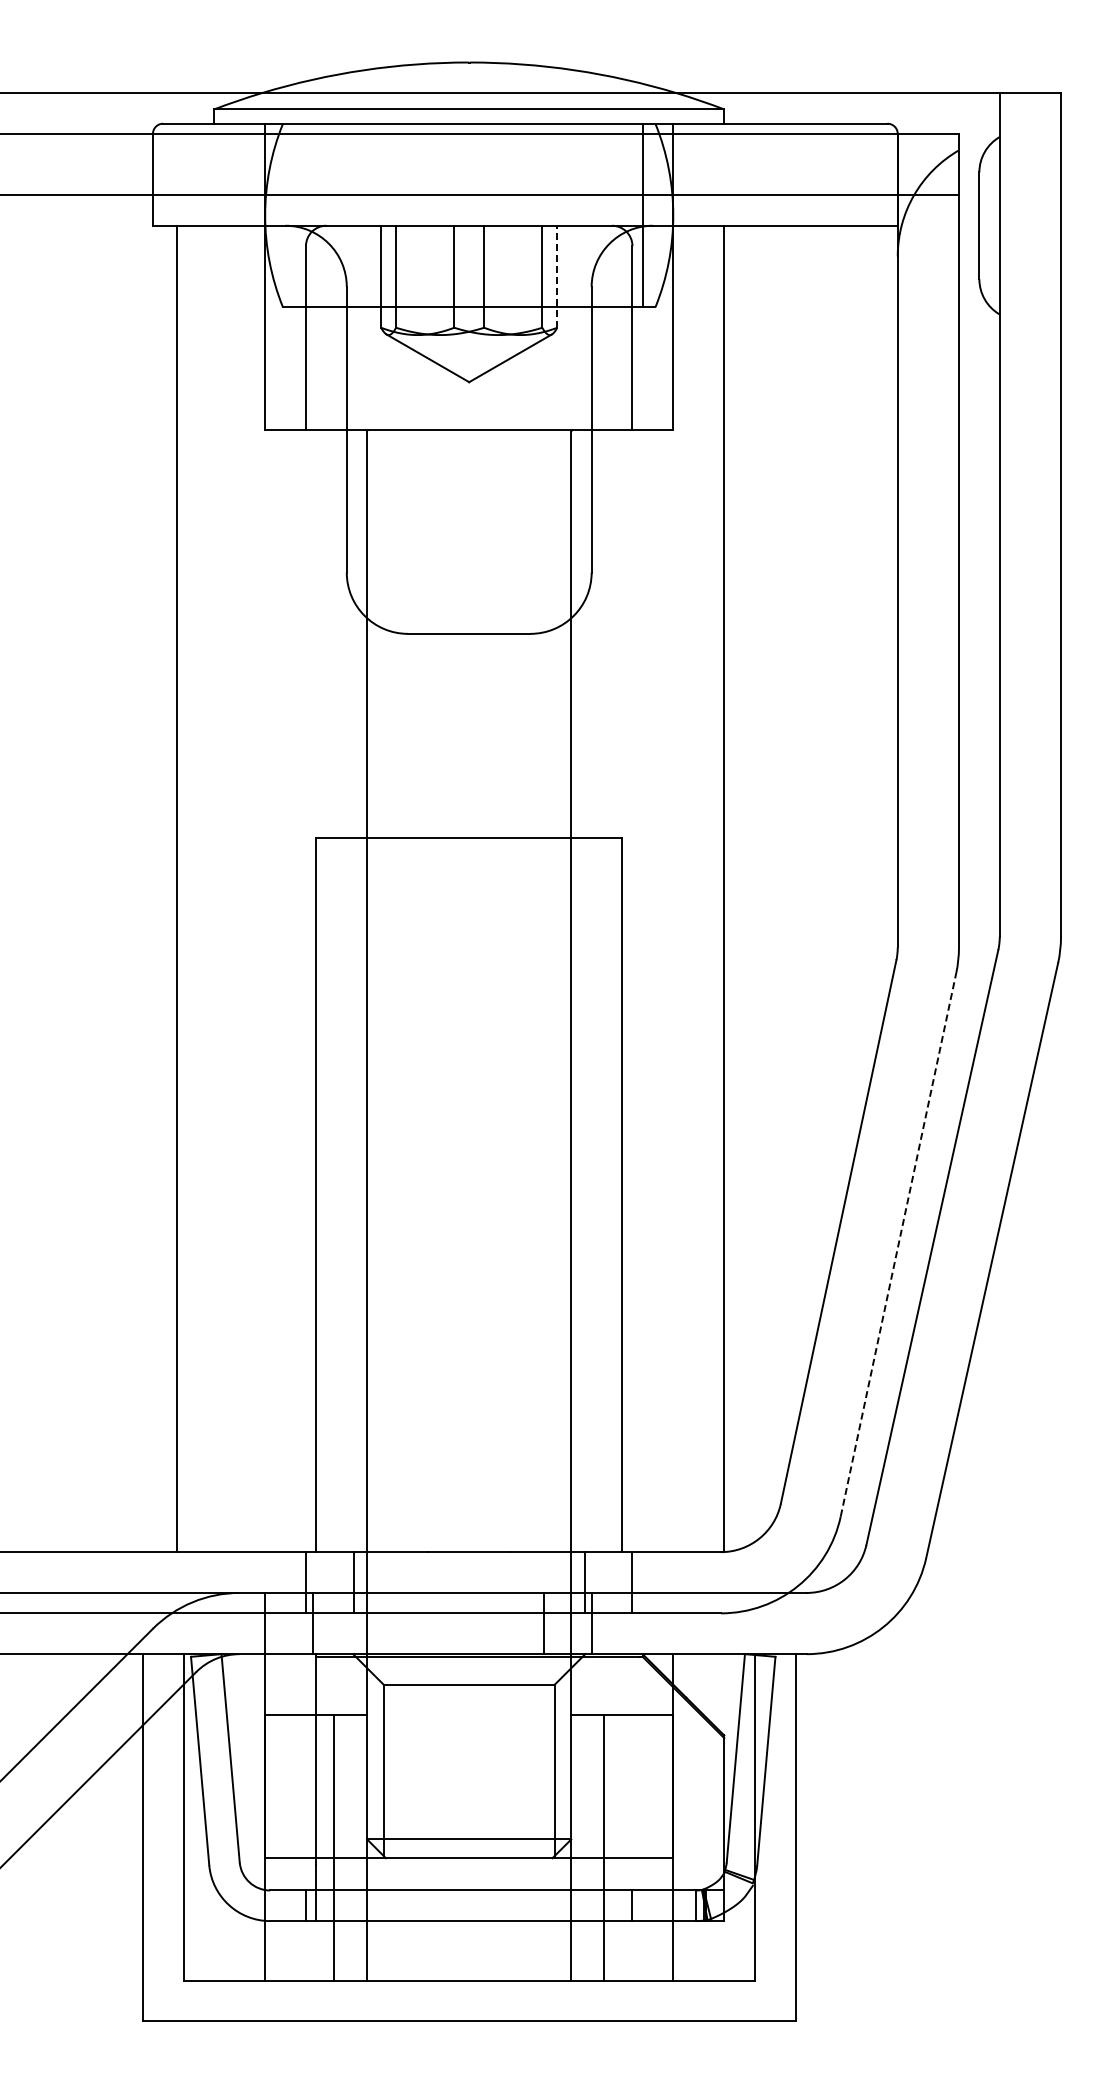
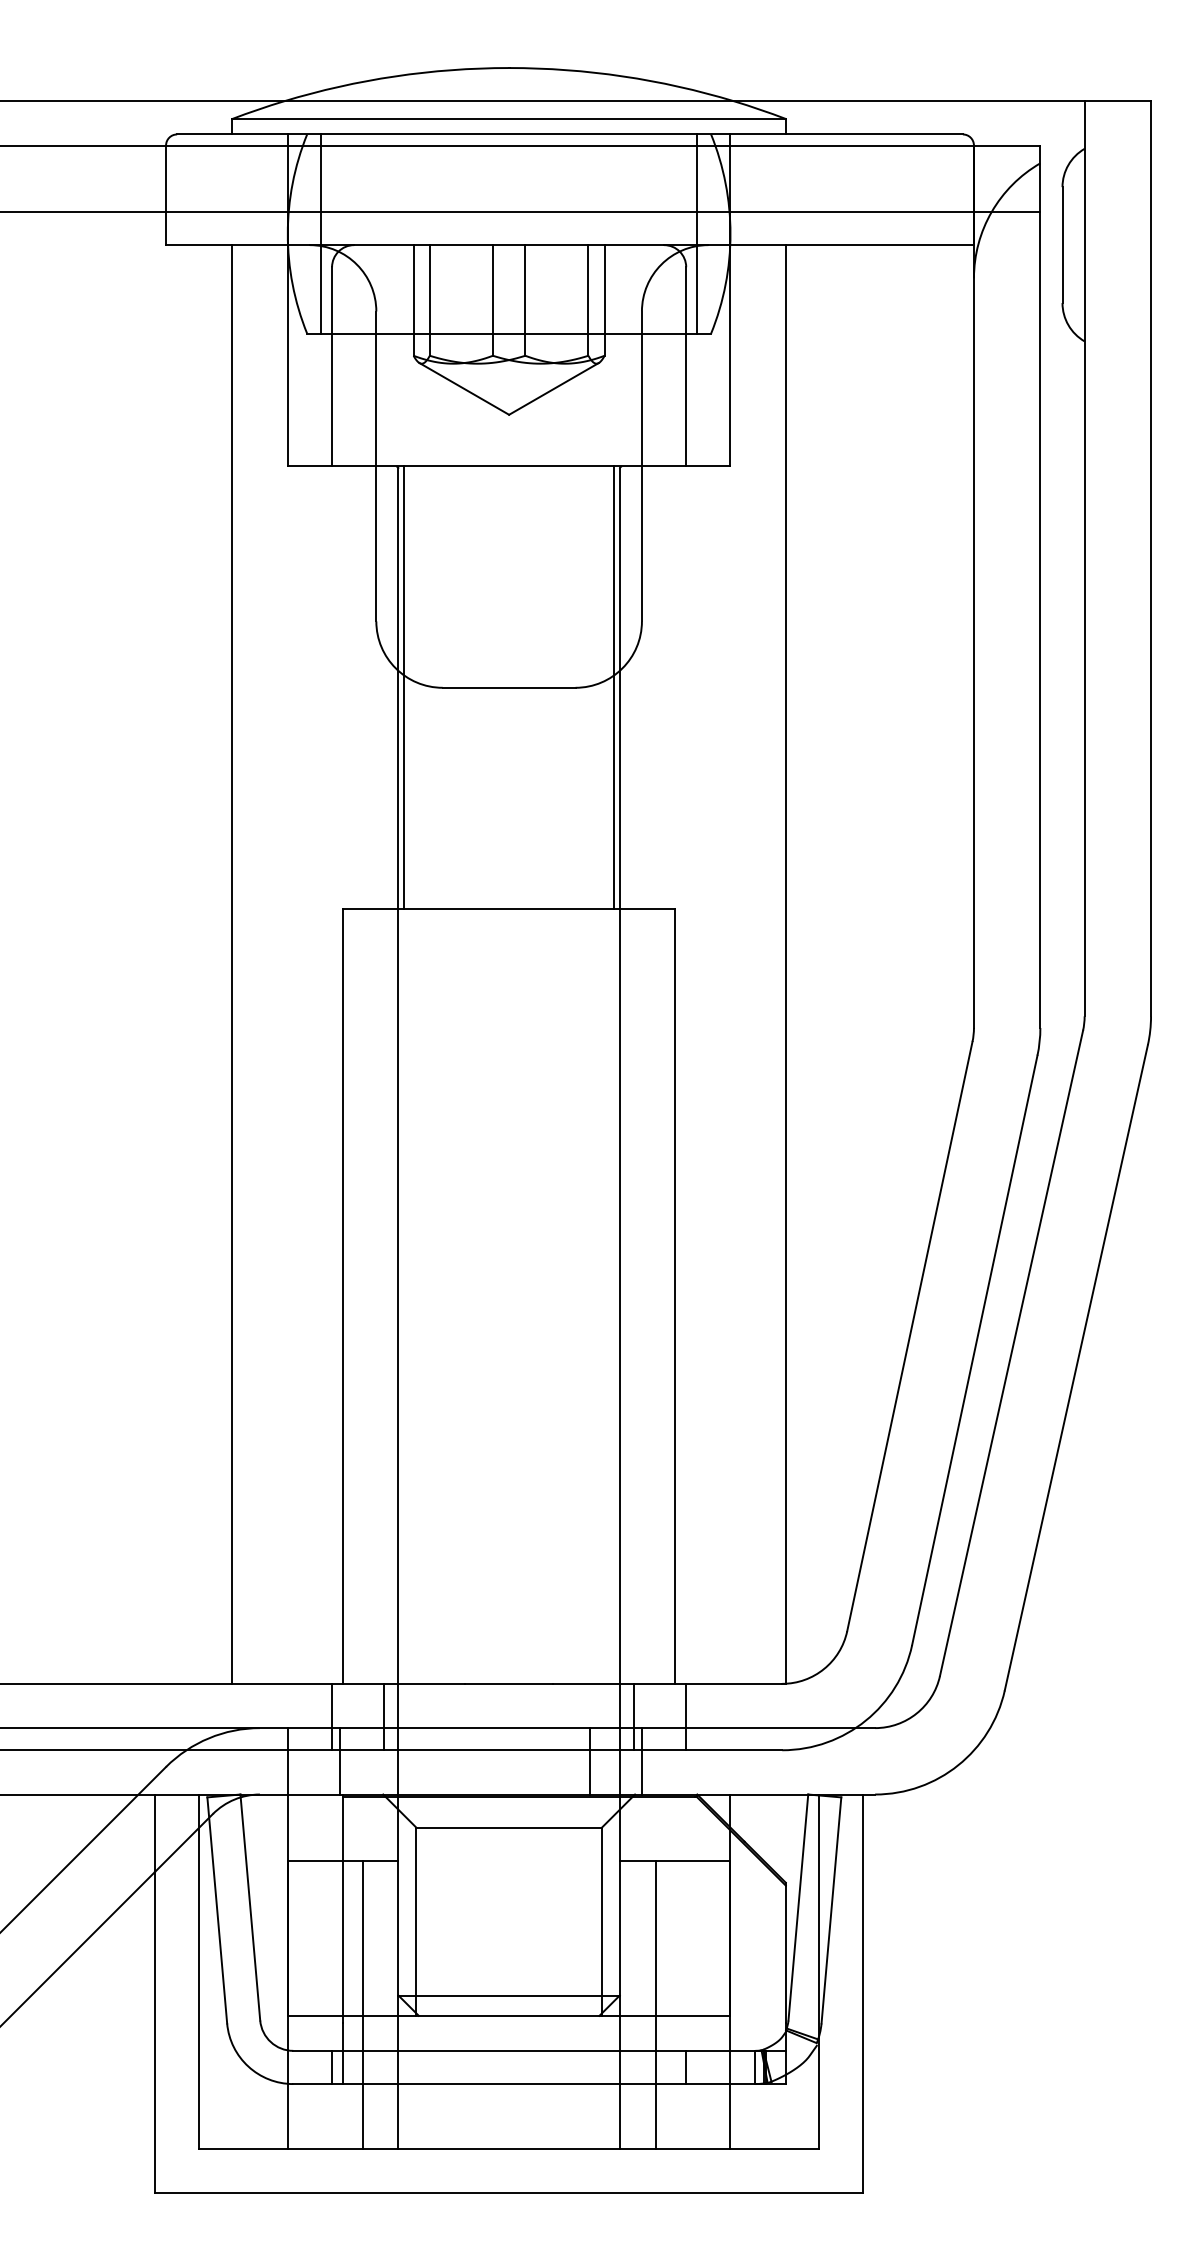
line: (295, 215) -> (320, 233), added
line: (557, 276) -> (604, 300), dashed -> solid
line: (372, 633) -> (404, 687), added
line: (566, 633) -> (614, 687), added
line: (177, 888) -> (232, 963), moved
line: (898, 1244) -> (974, 1350), dashed -> solid

